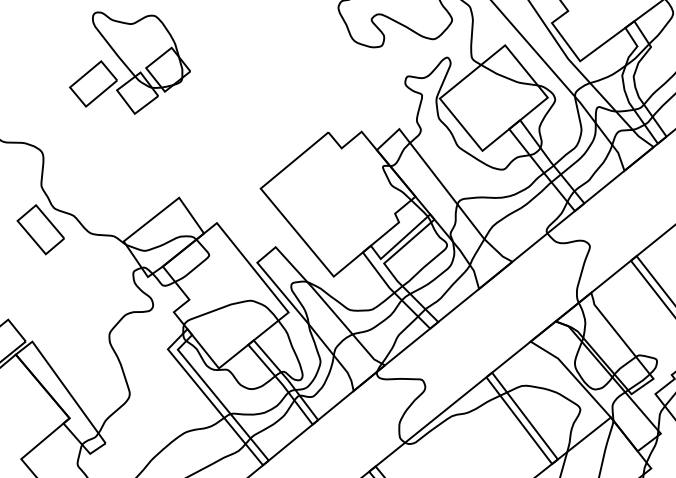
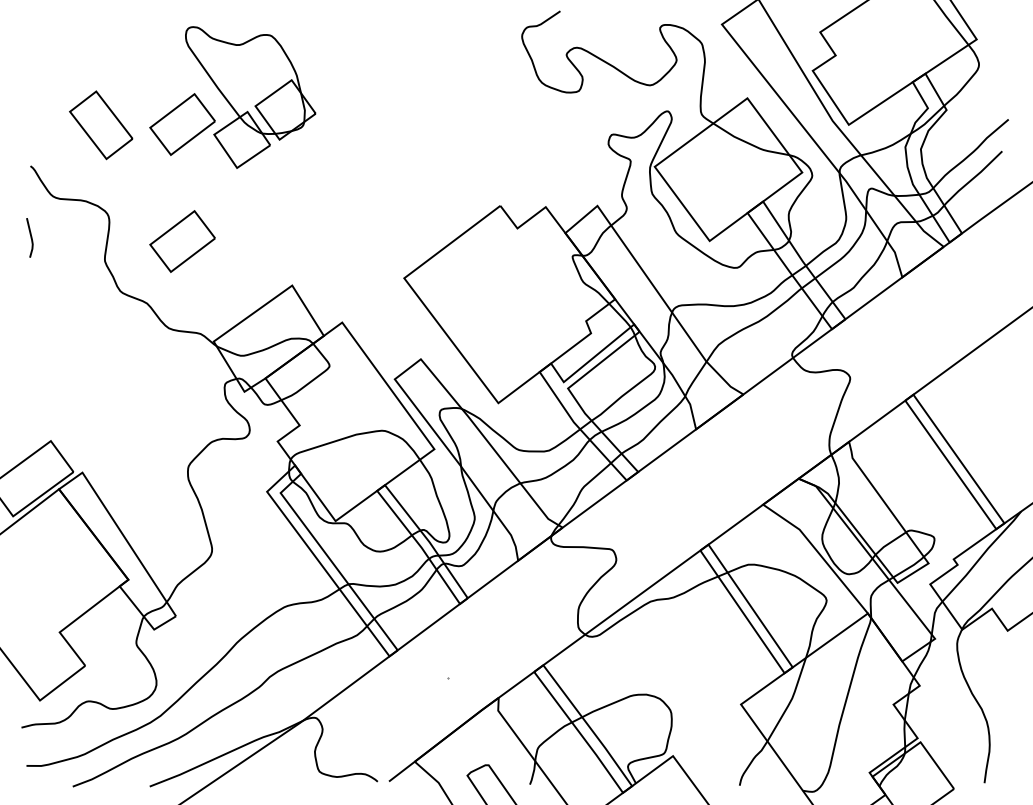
part: (97, 169) -> (182, 241), added
part: (41, 229) -> (101, 125), moved

